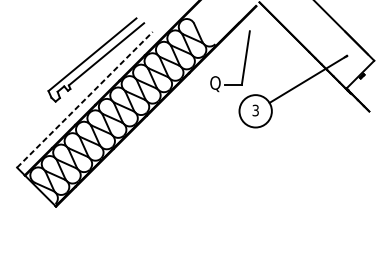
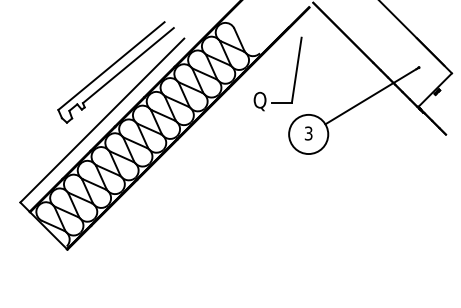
line: (85, 99) -> (102, 120), dashed -> solid

